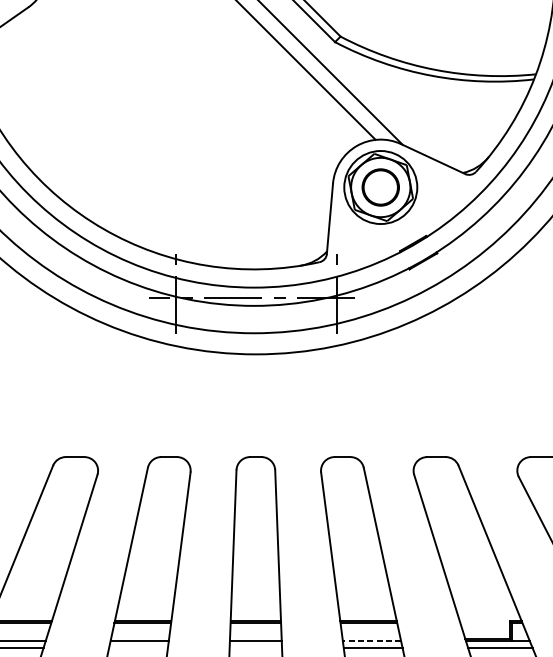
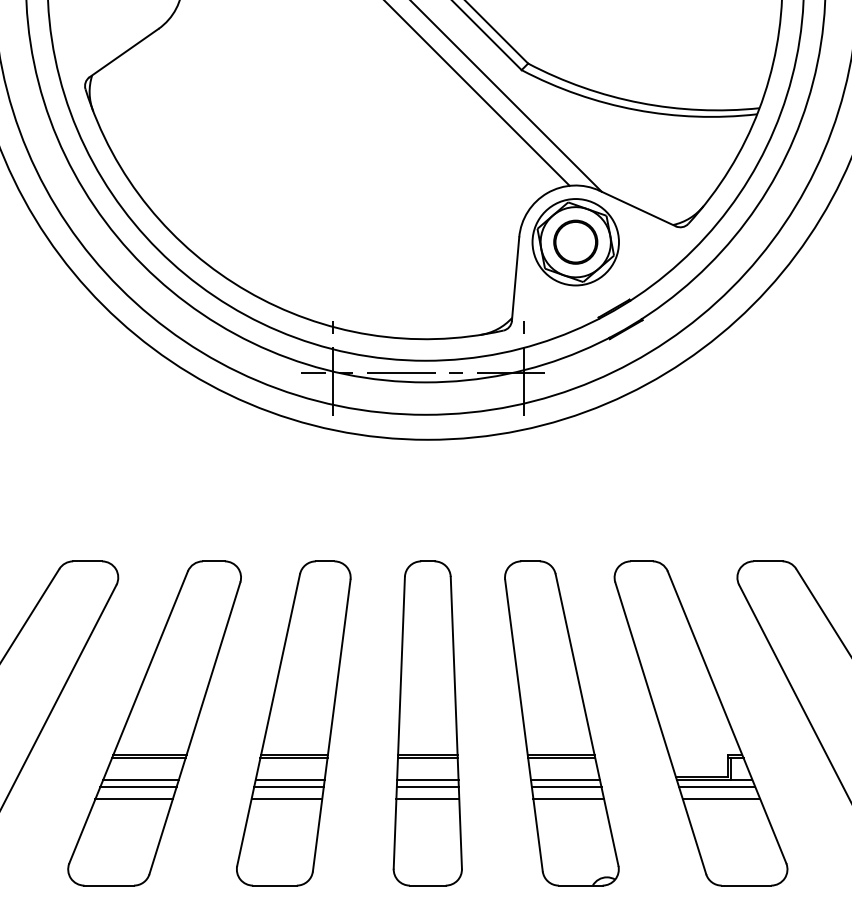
line: (371, 641) -> (564, 779), dashed -> solid
line: (138, 648) -> (288, 787), added
line: (255, 648) -> (427, 787), added

